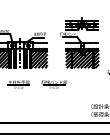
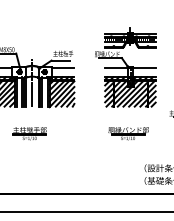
part: (54, 84) -> (128, 133), moved

